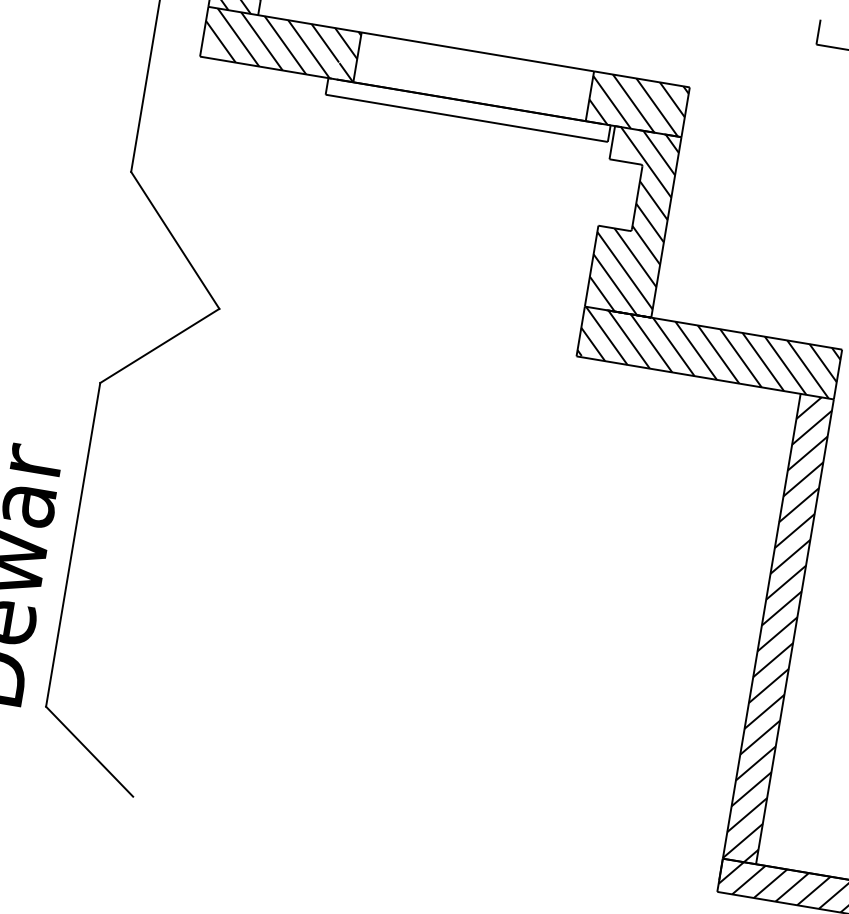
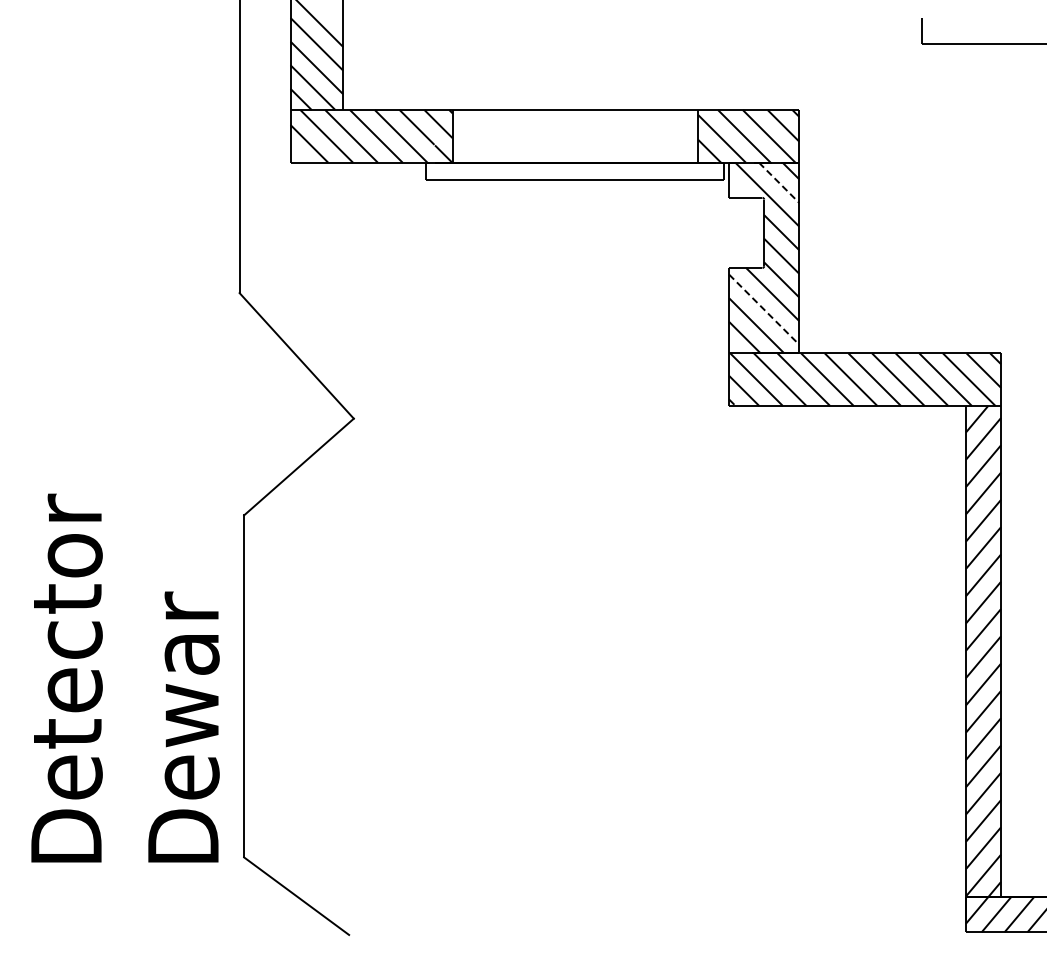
line: (659, 153) -> (779, 183), solid -> dashed
line: (625, 270) -> (764, 309), solid -> dashed

